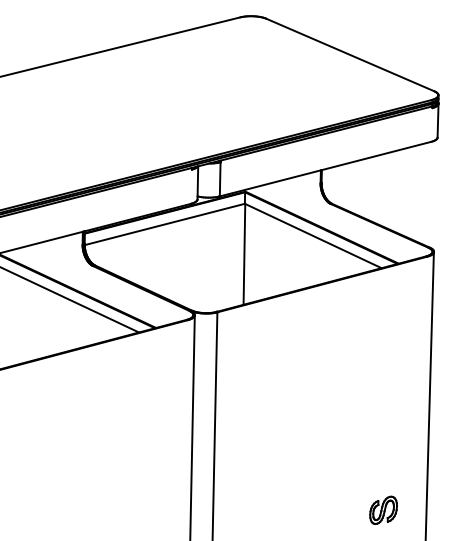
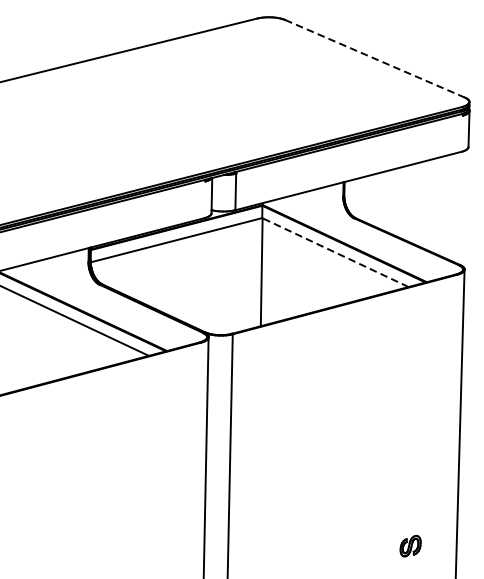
line: (350, 55) -> (375, 59), solid -> dashed
line: (313, 236) -> (335, 253), solid -> dashed
part: (383, 509) -> (410, 545), size x0.7

